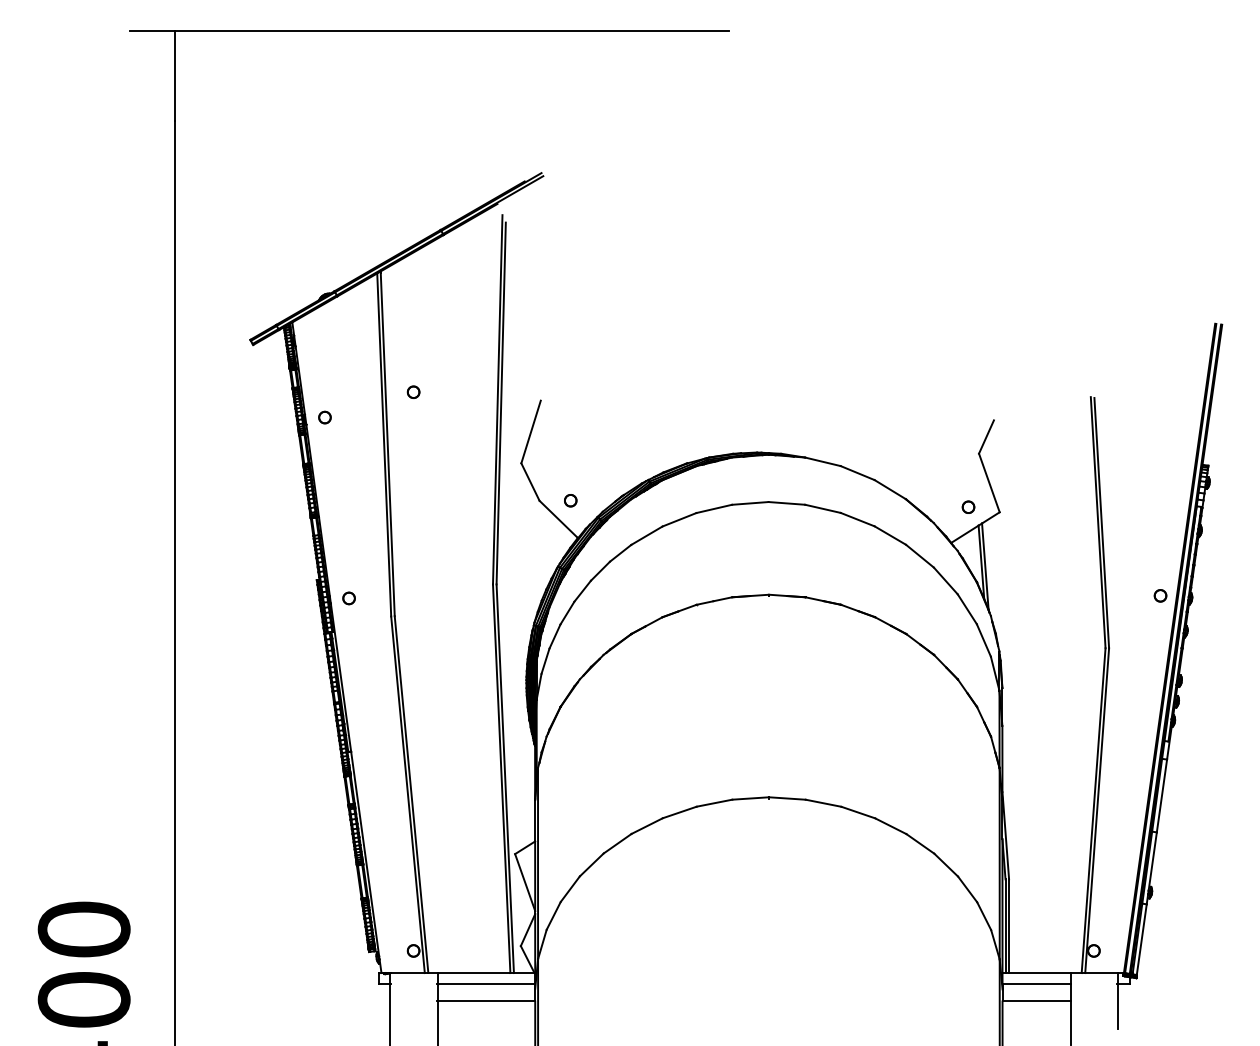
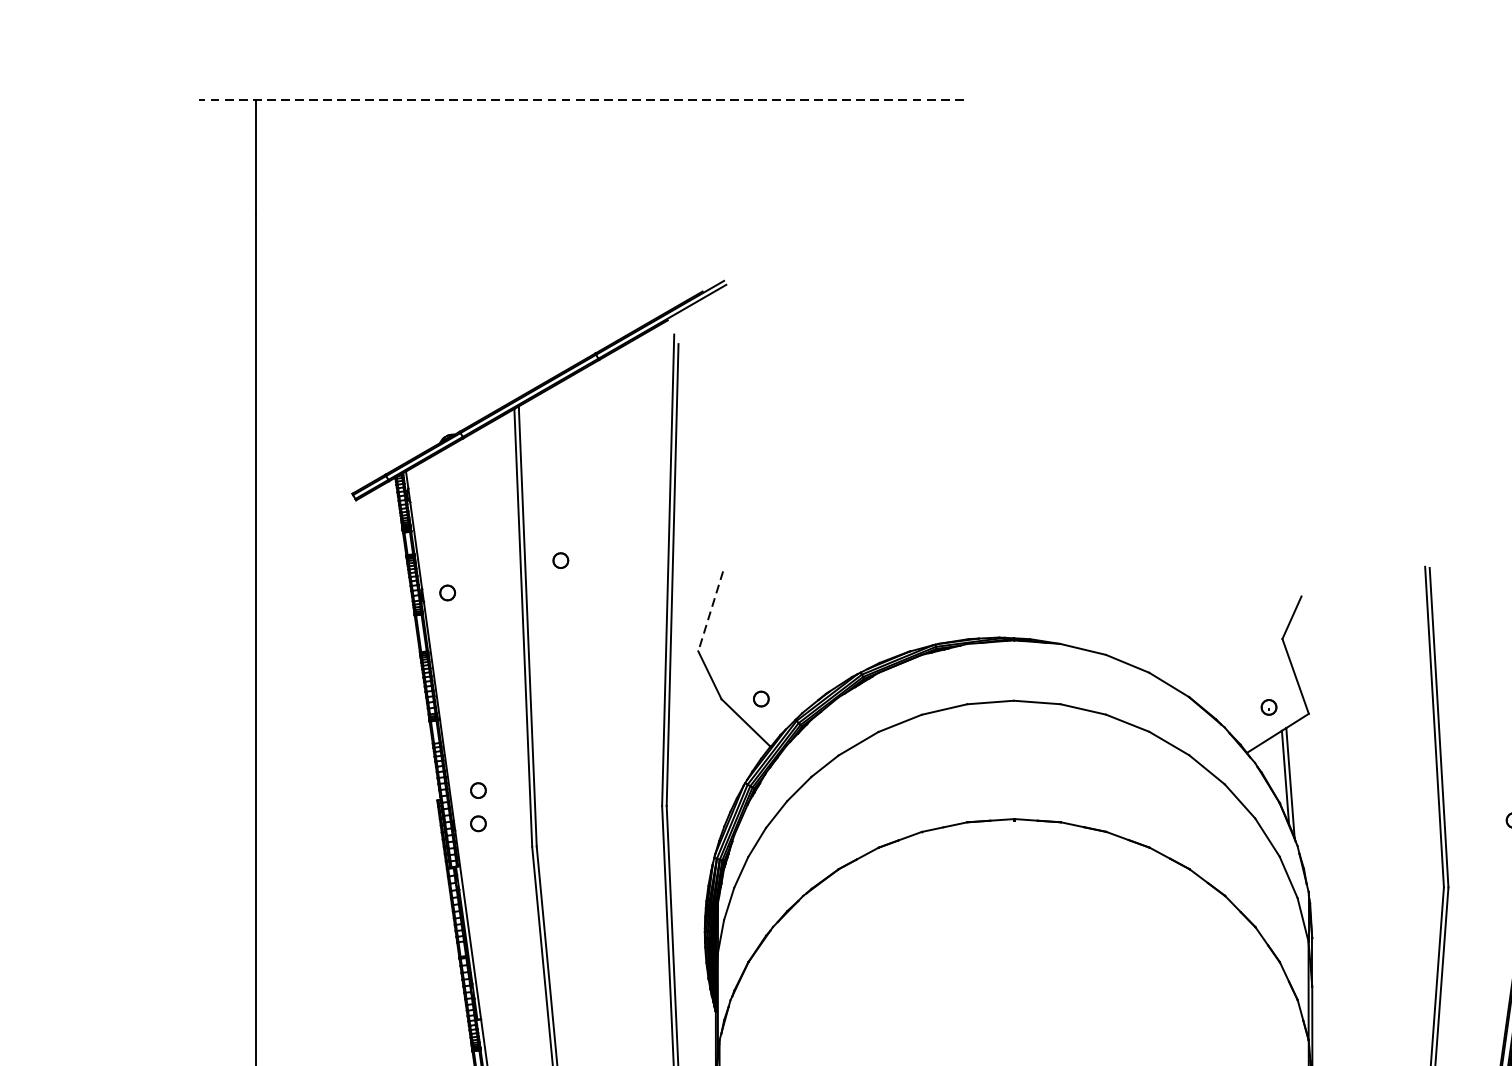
line: (429, 31) -> (581, 100), solid -> dashed
line: (531, 432) -> (711, 611), solid -> dashed
part: (348, 572) -> (477, 790), added

